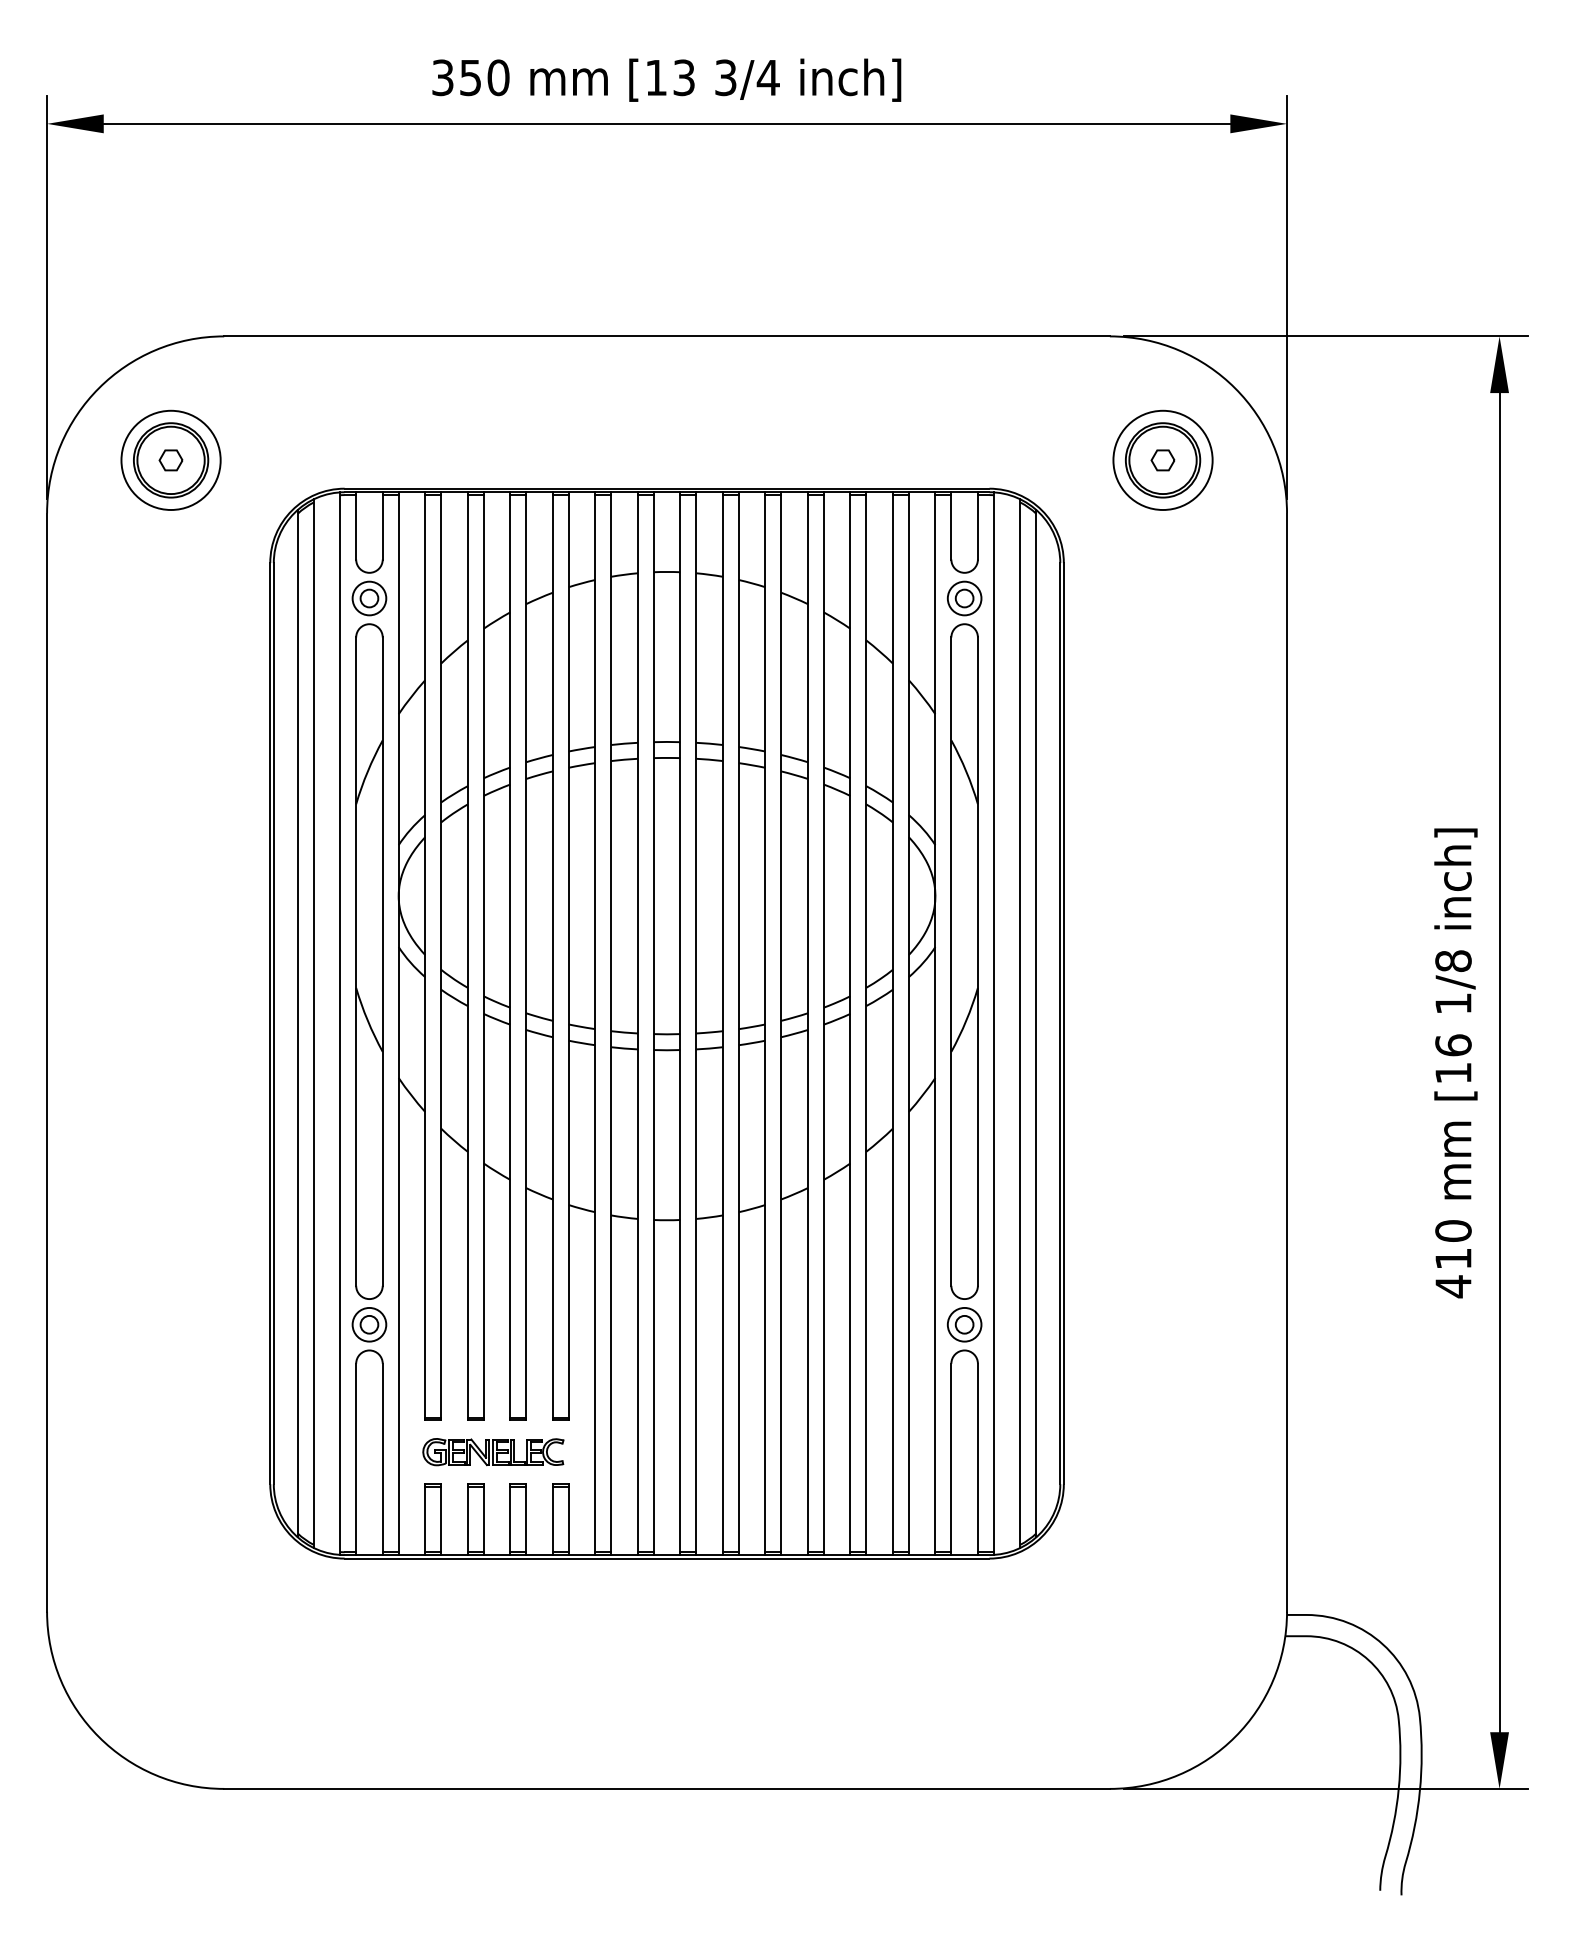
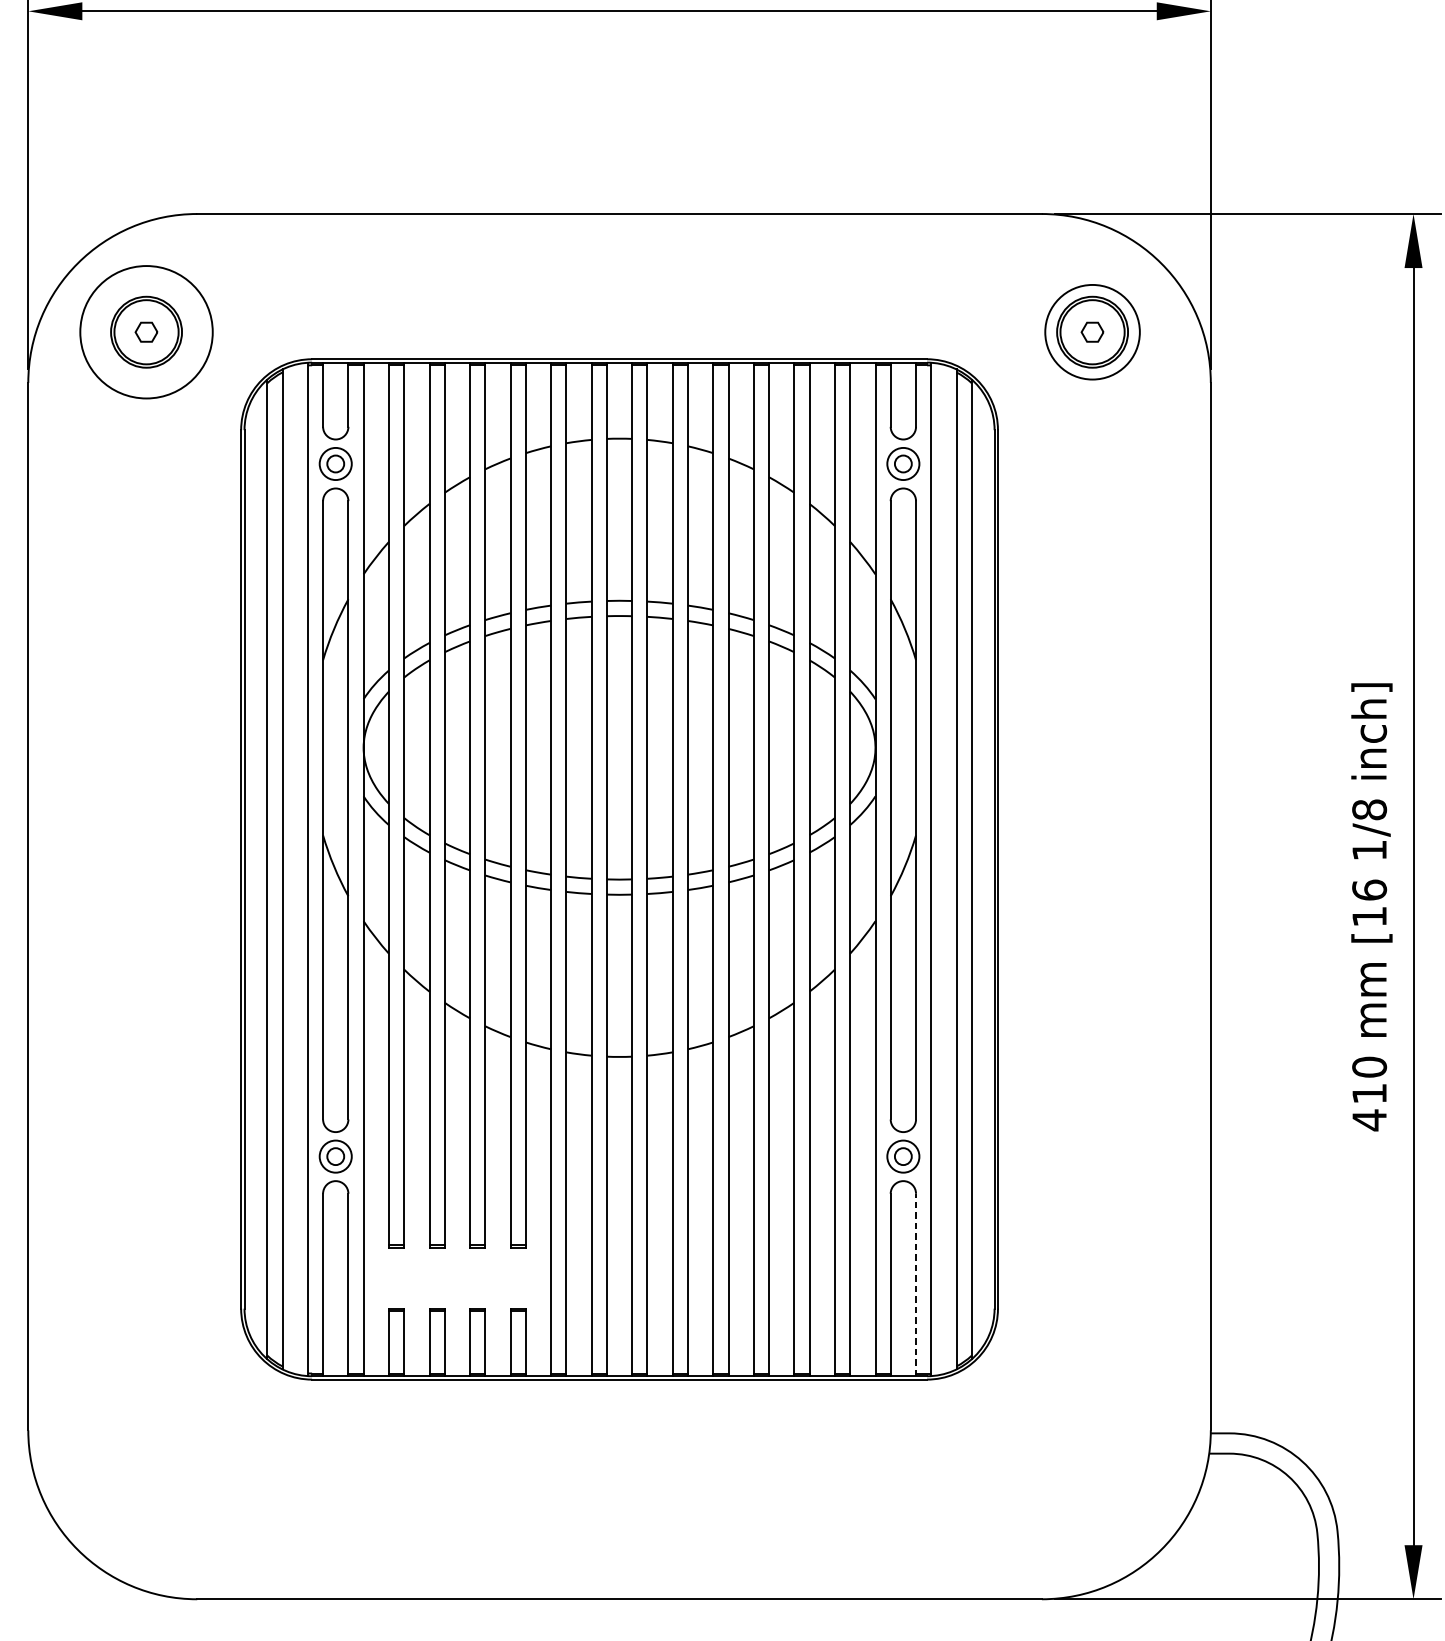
circle: (170, 460) -> (145, 332), size x1.4
part: (493, 1452) -> (454, 1278), removed
line: (977, 1459) -> (915, 1285), solid -> dashed

